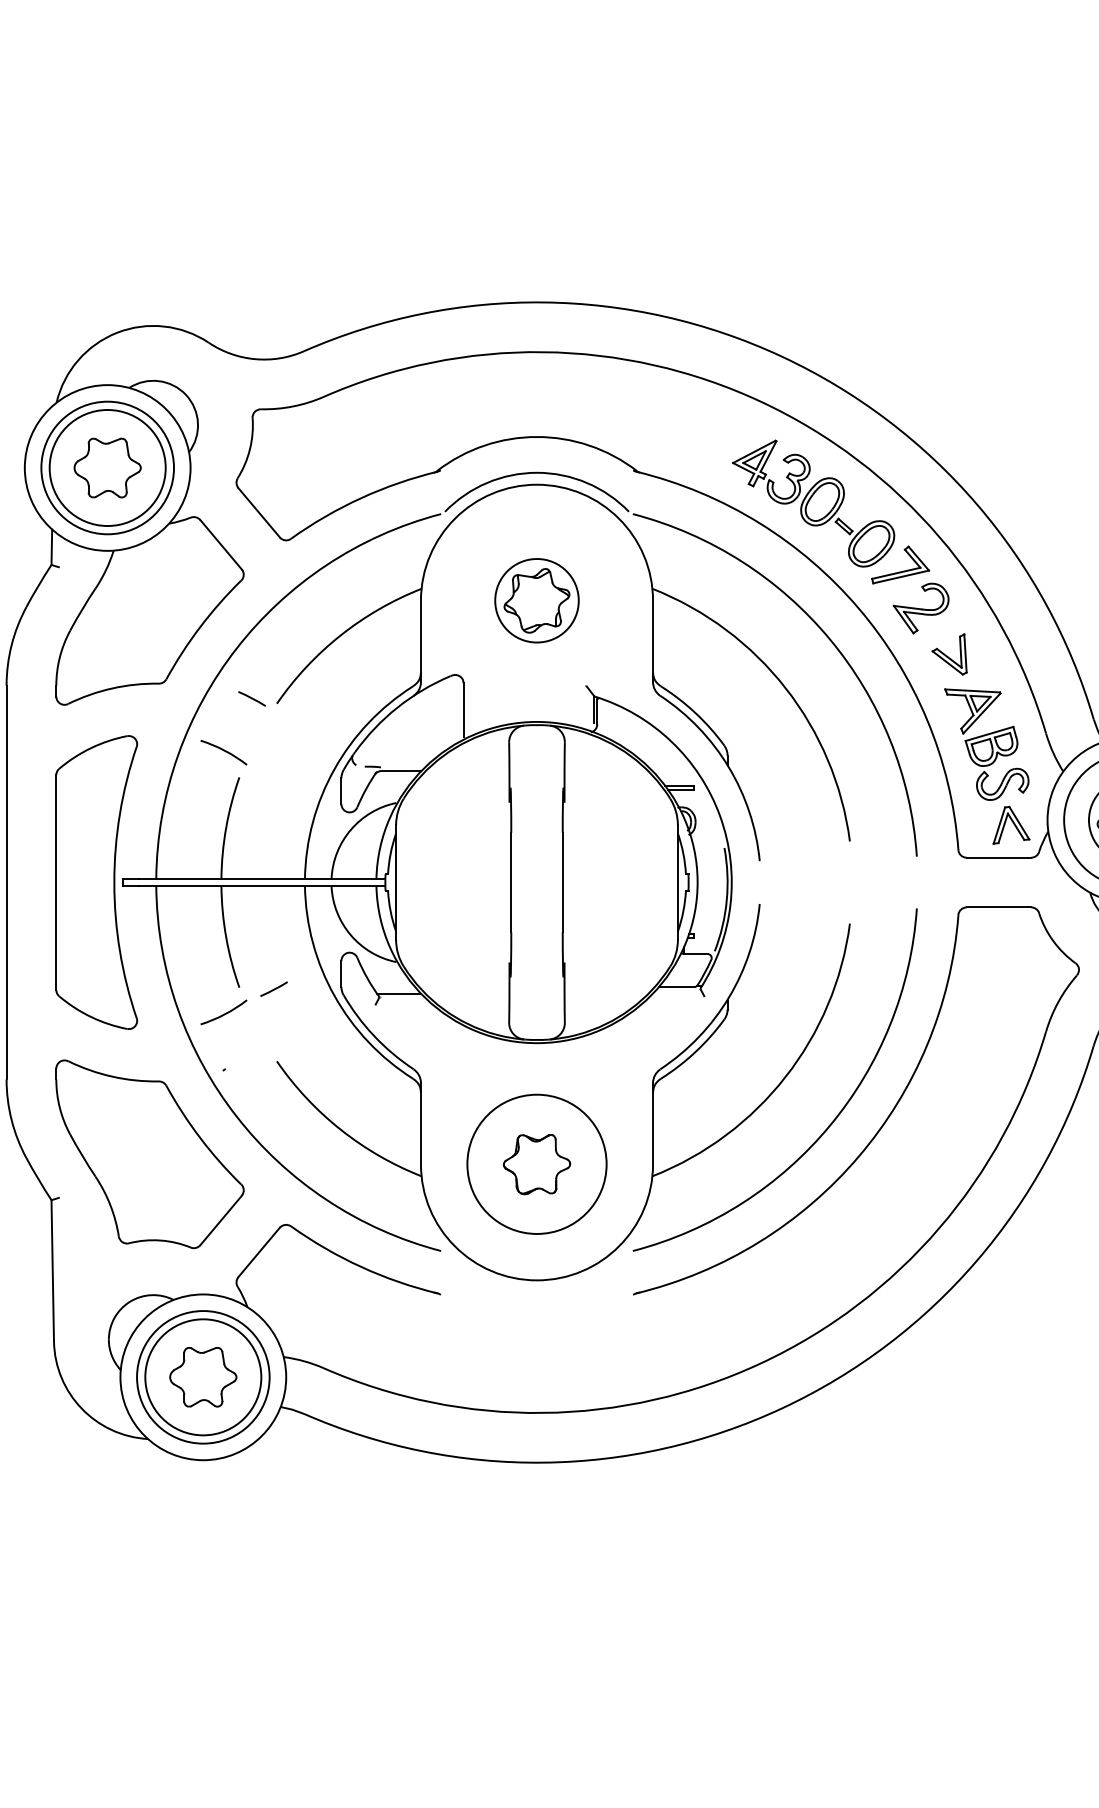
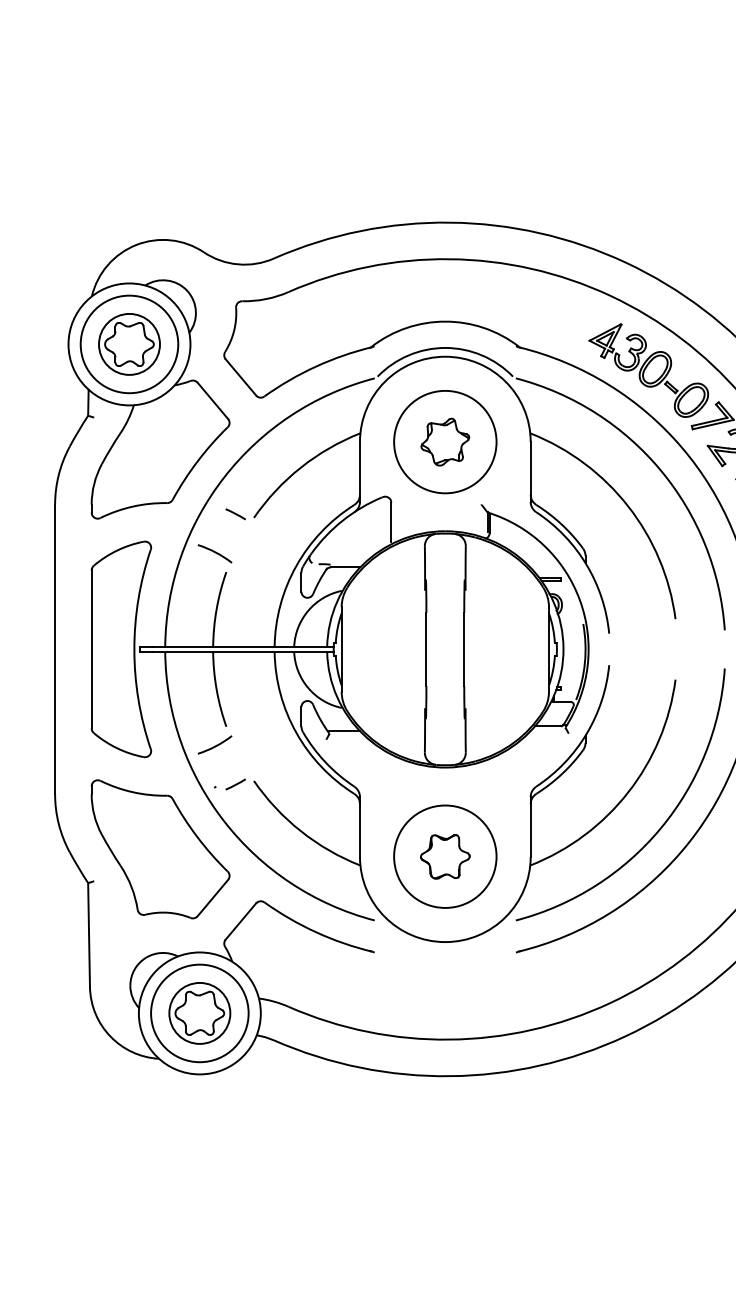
circle: (107, 467) -> (129, 344), size x0.71
circle: (536, 600) -> (444, 441), size x1.67
line: (273, 988) -> (235, 784), moved
circle: (202, 1376) -> (199, 1012), size x0.71

